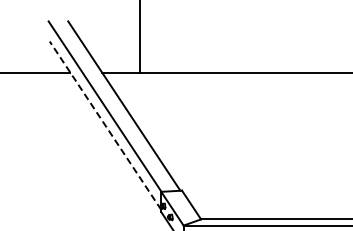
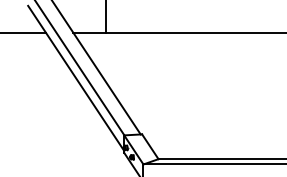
line: (105, 125) -> (76, 78), dashed -> solid

